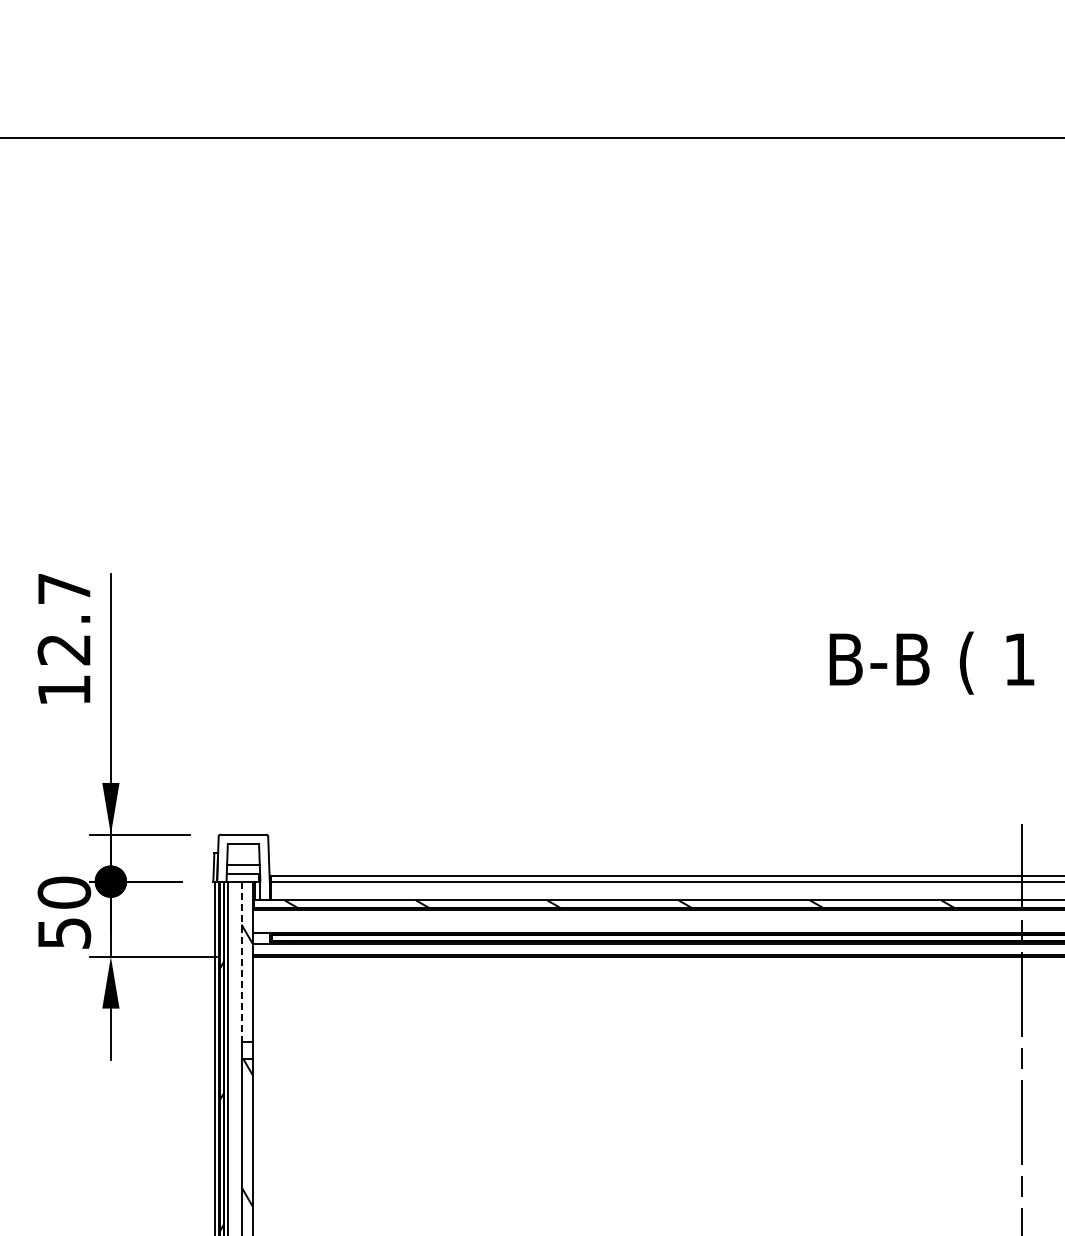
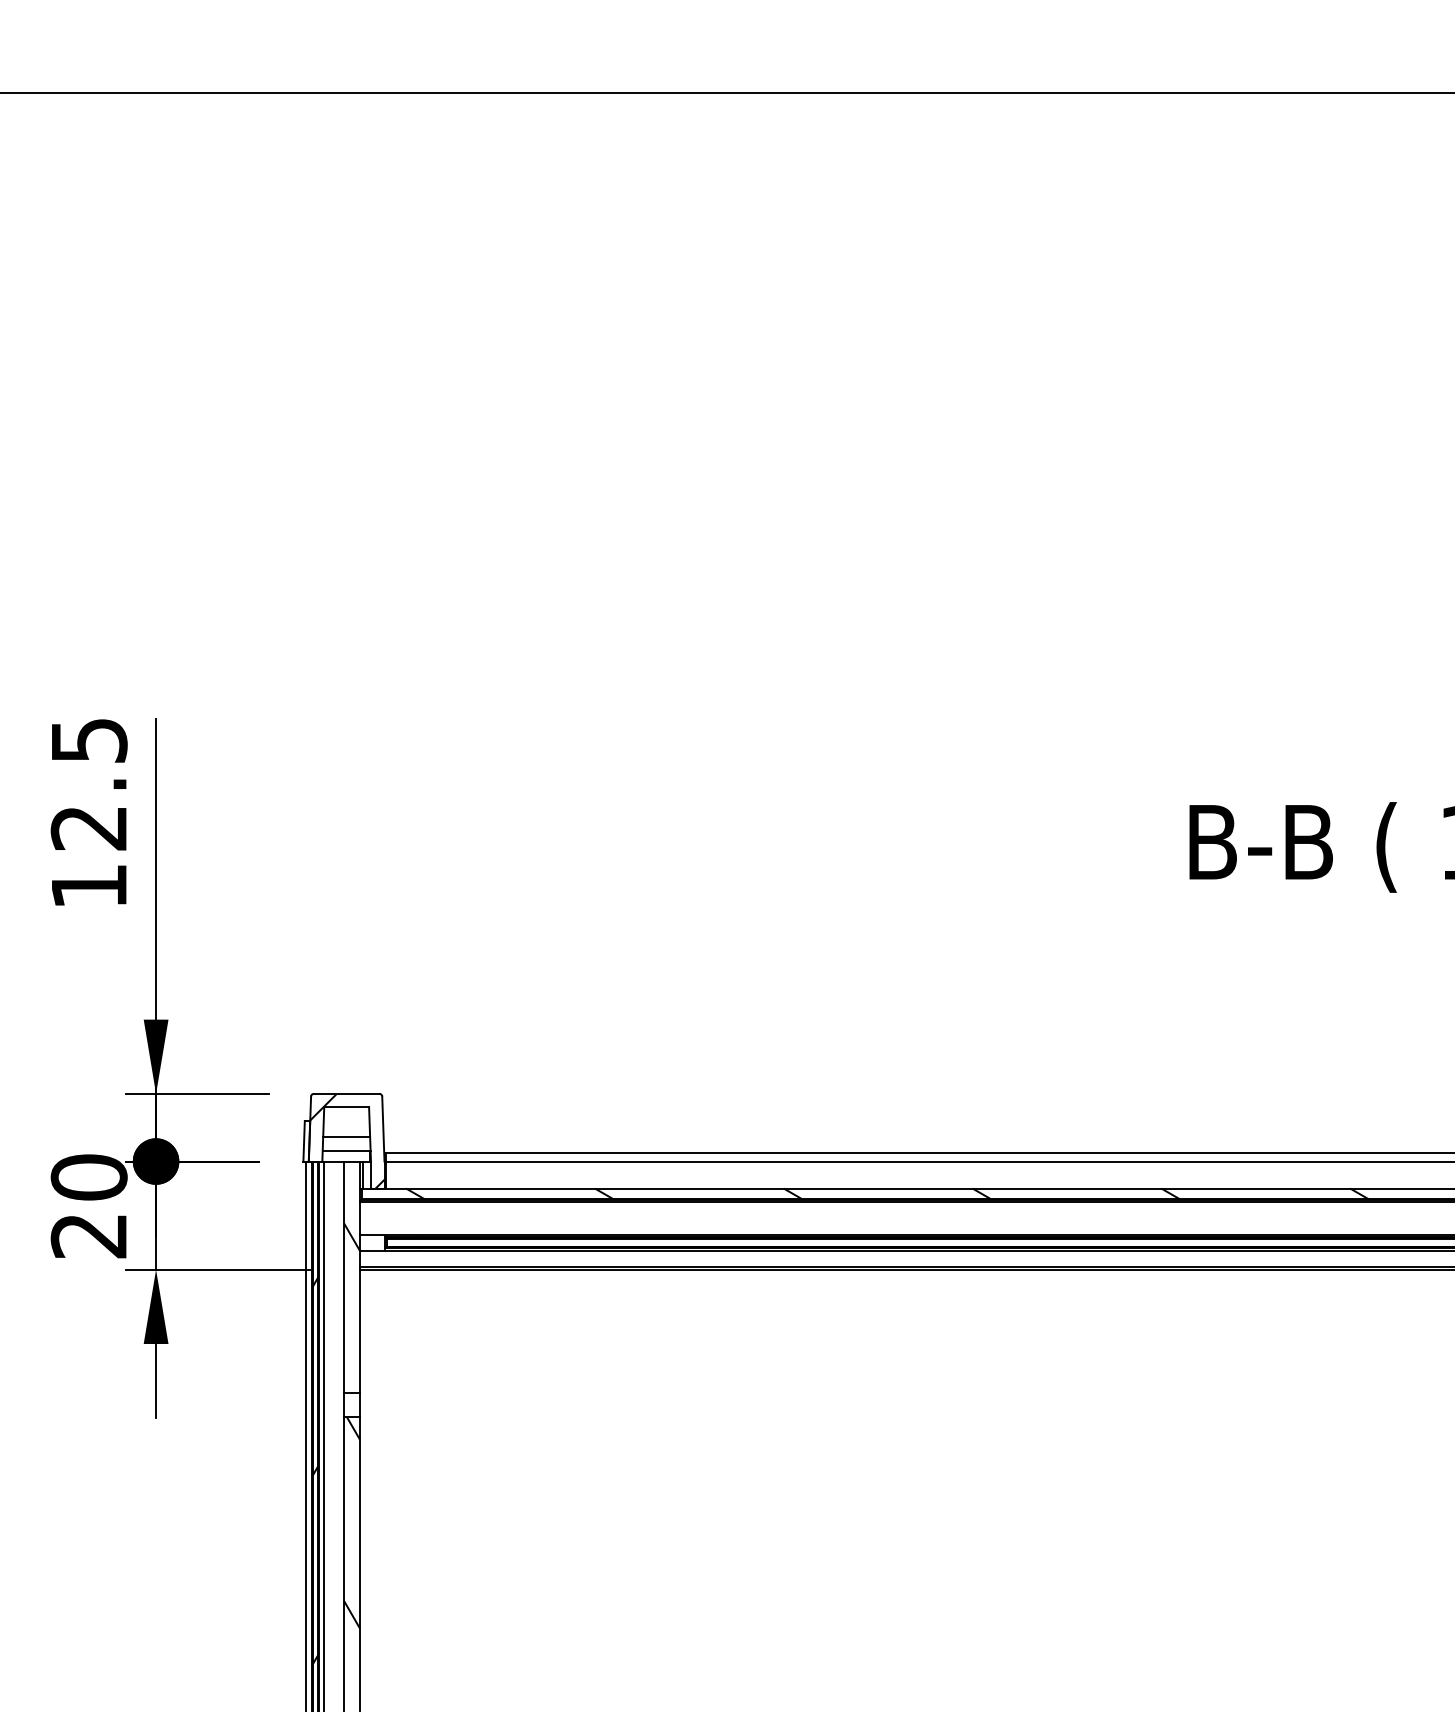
text: (64, 589) -> (89, 741), 12.7 -> 12.5
hatch: (243, 867) -> (346, 1141), added
text: (64, 933) -> (89, 1236), 50 -> 20
line: (241, 962) -> (343, 1277), dashed -> solid

